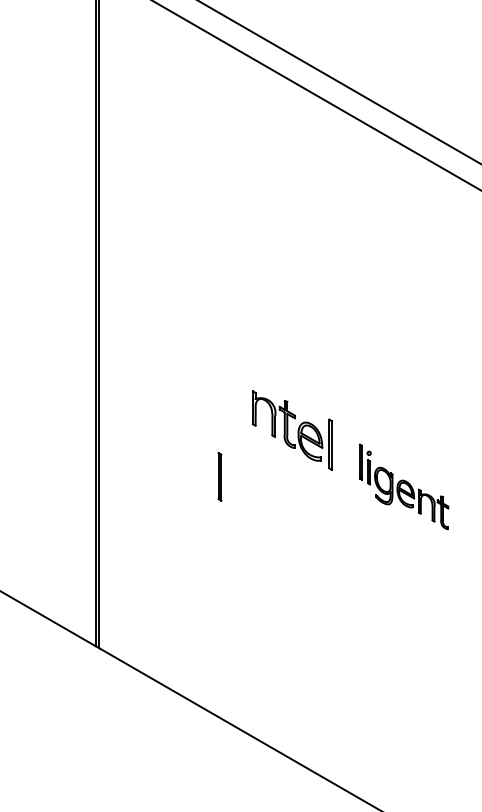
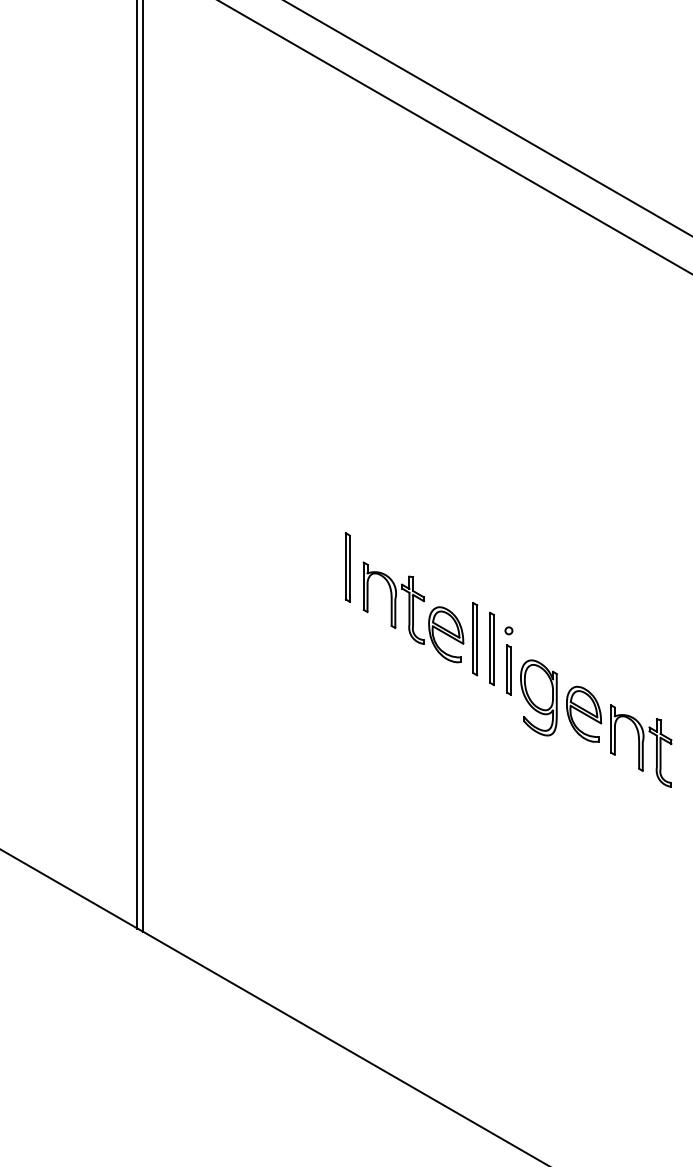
part: (219, 476) -> (347, 566), moved
part: (404, 486) -> (581, 699), size x1.43

